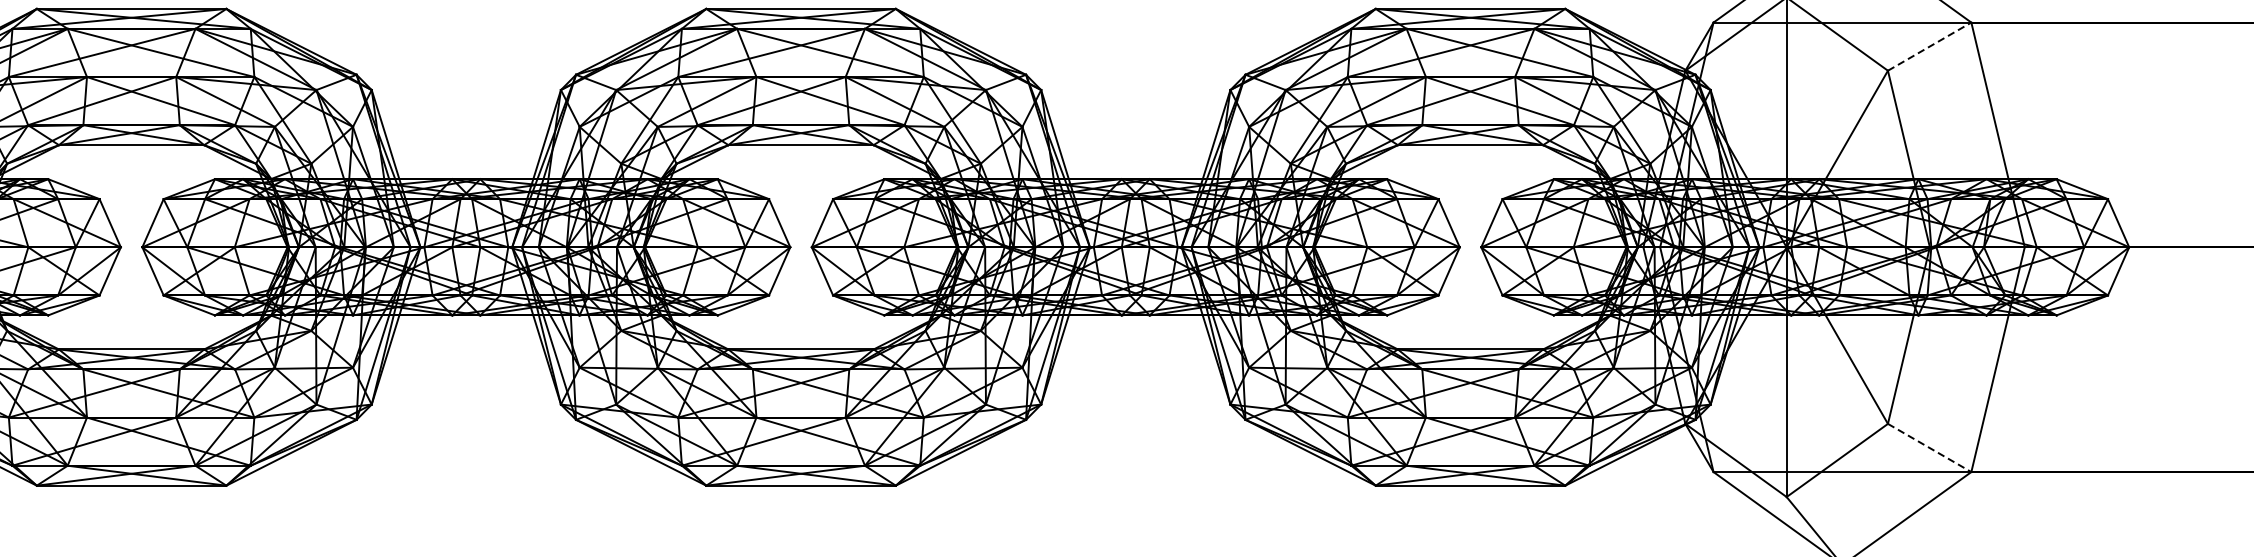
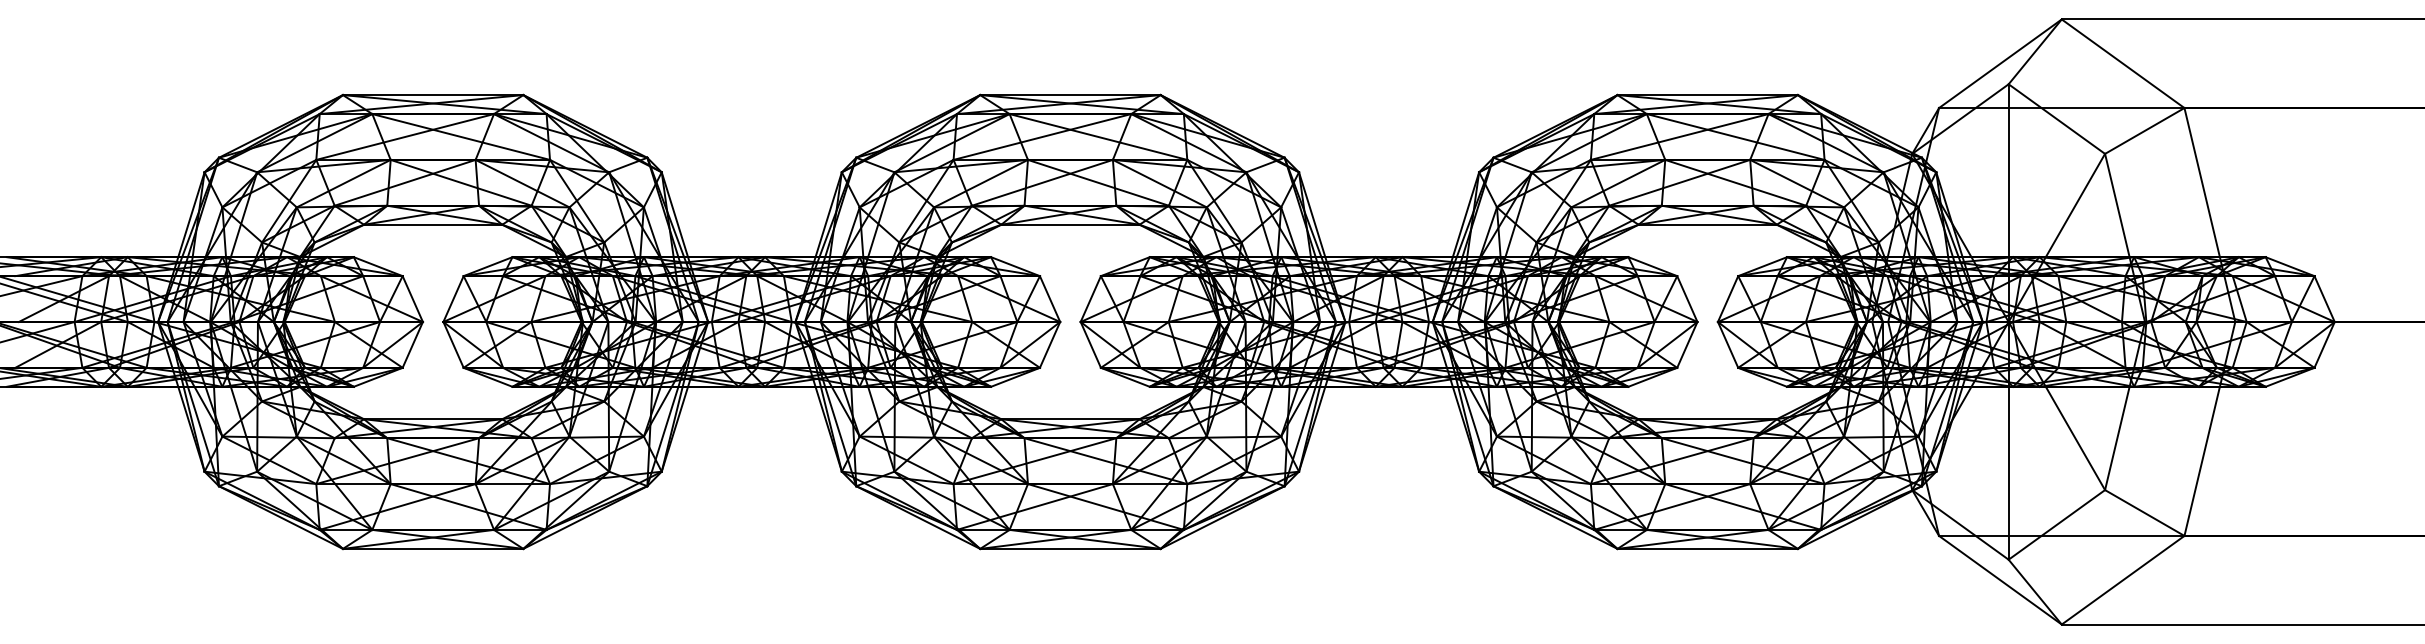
line: (1929, 46) -> (2144, 130), dashed -> solid
line: (1929, 448) -> (2144, 513), dashed -> solid

